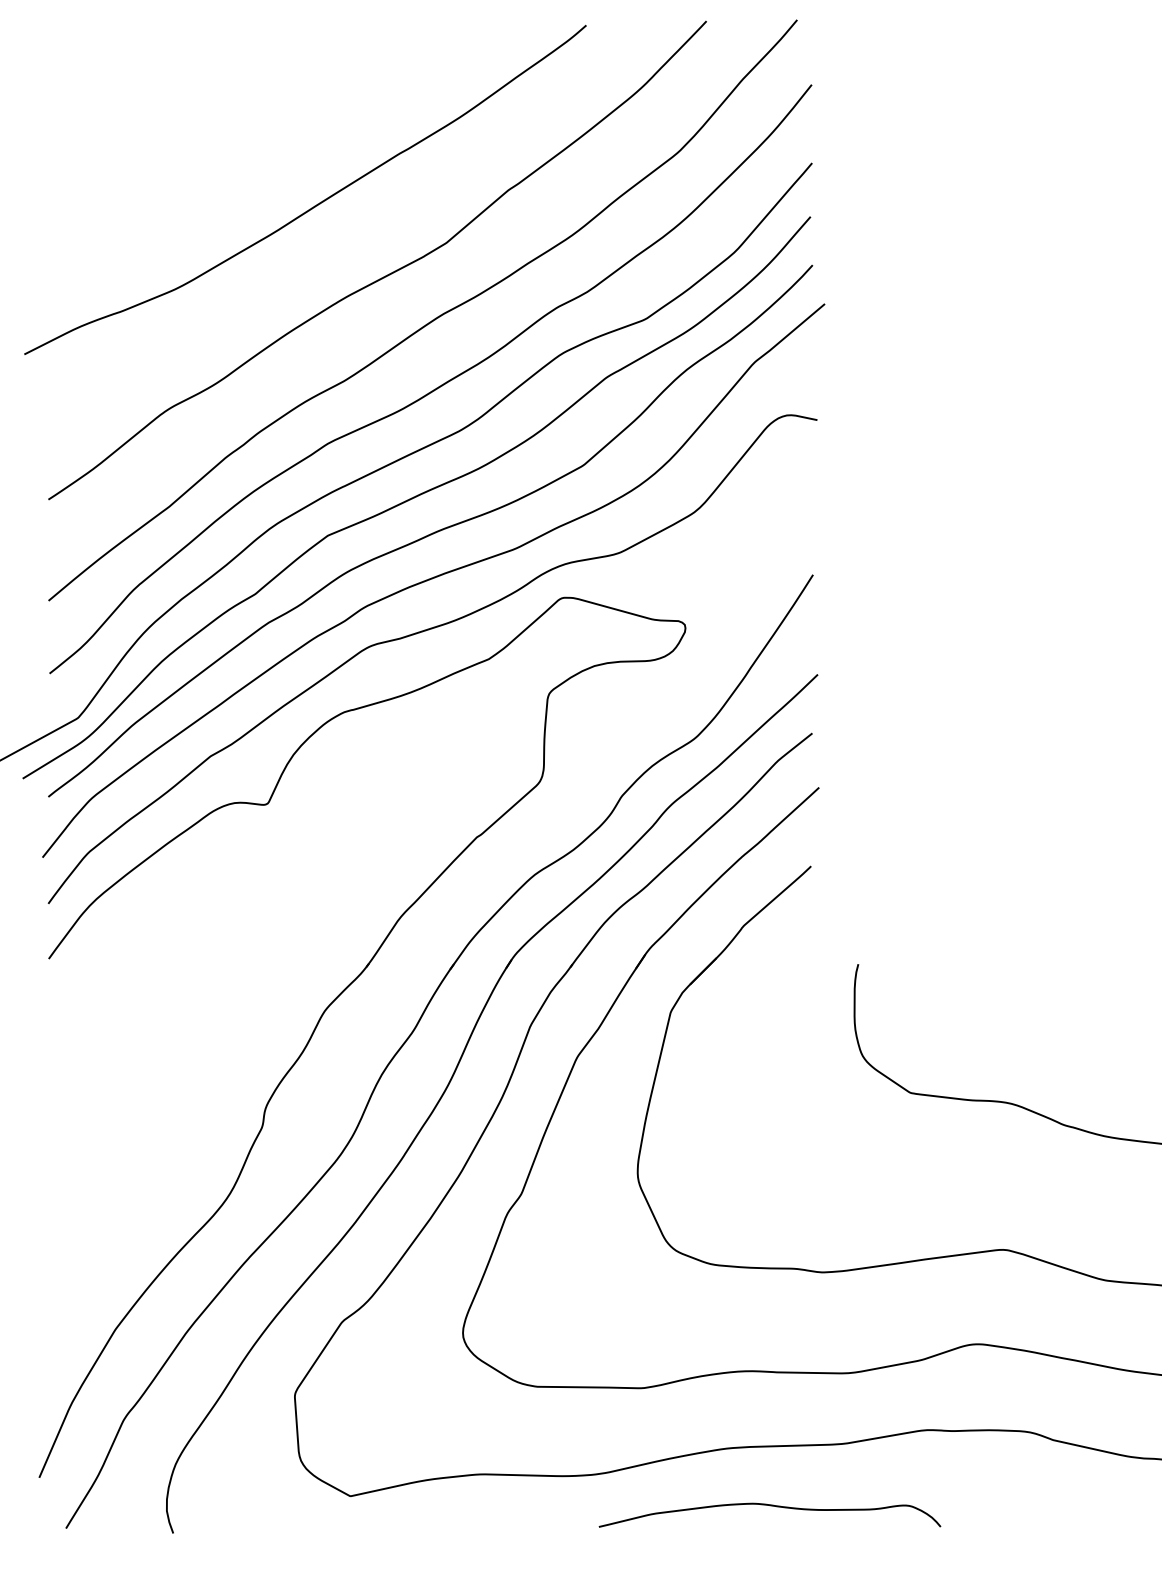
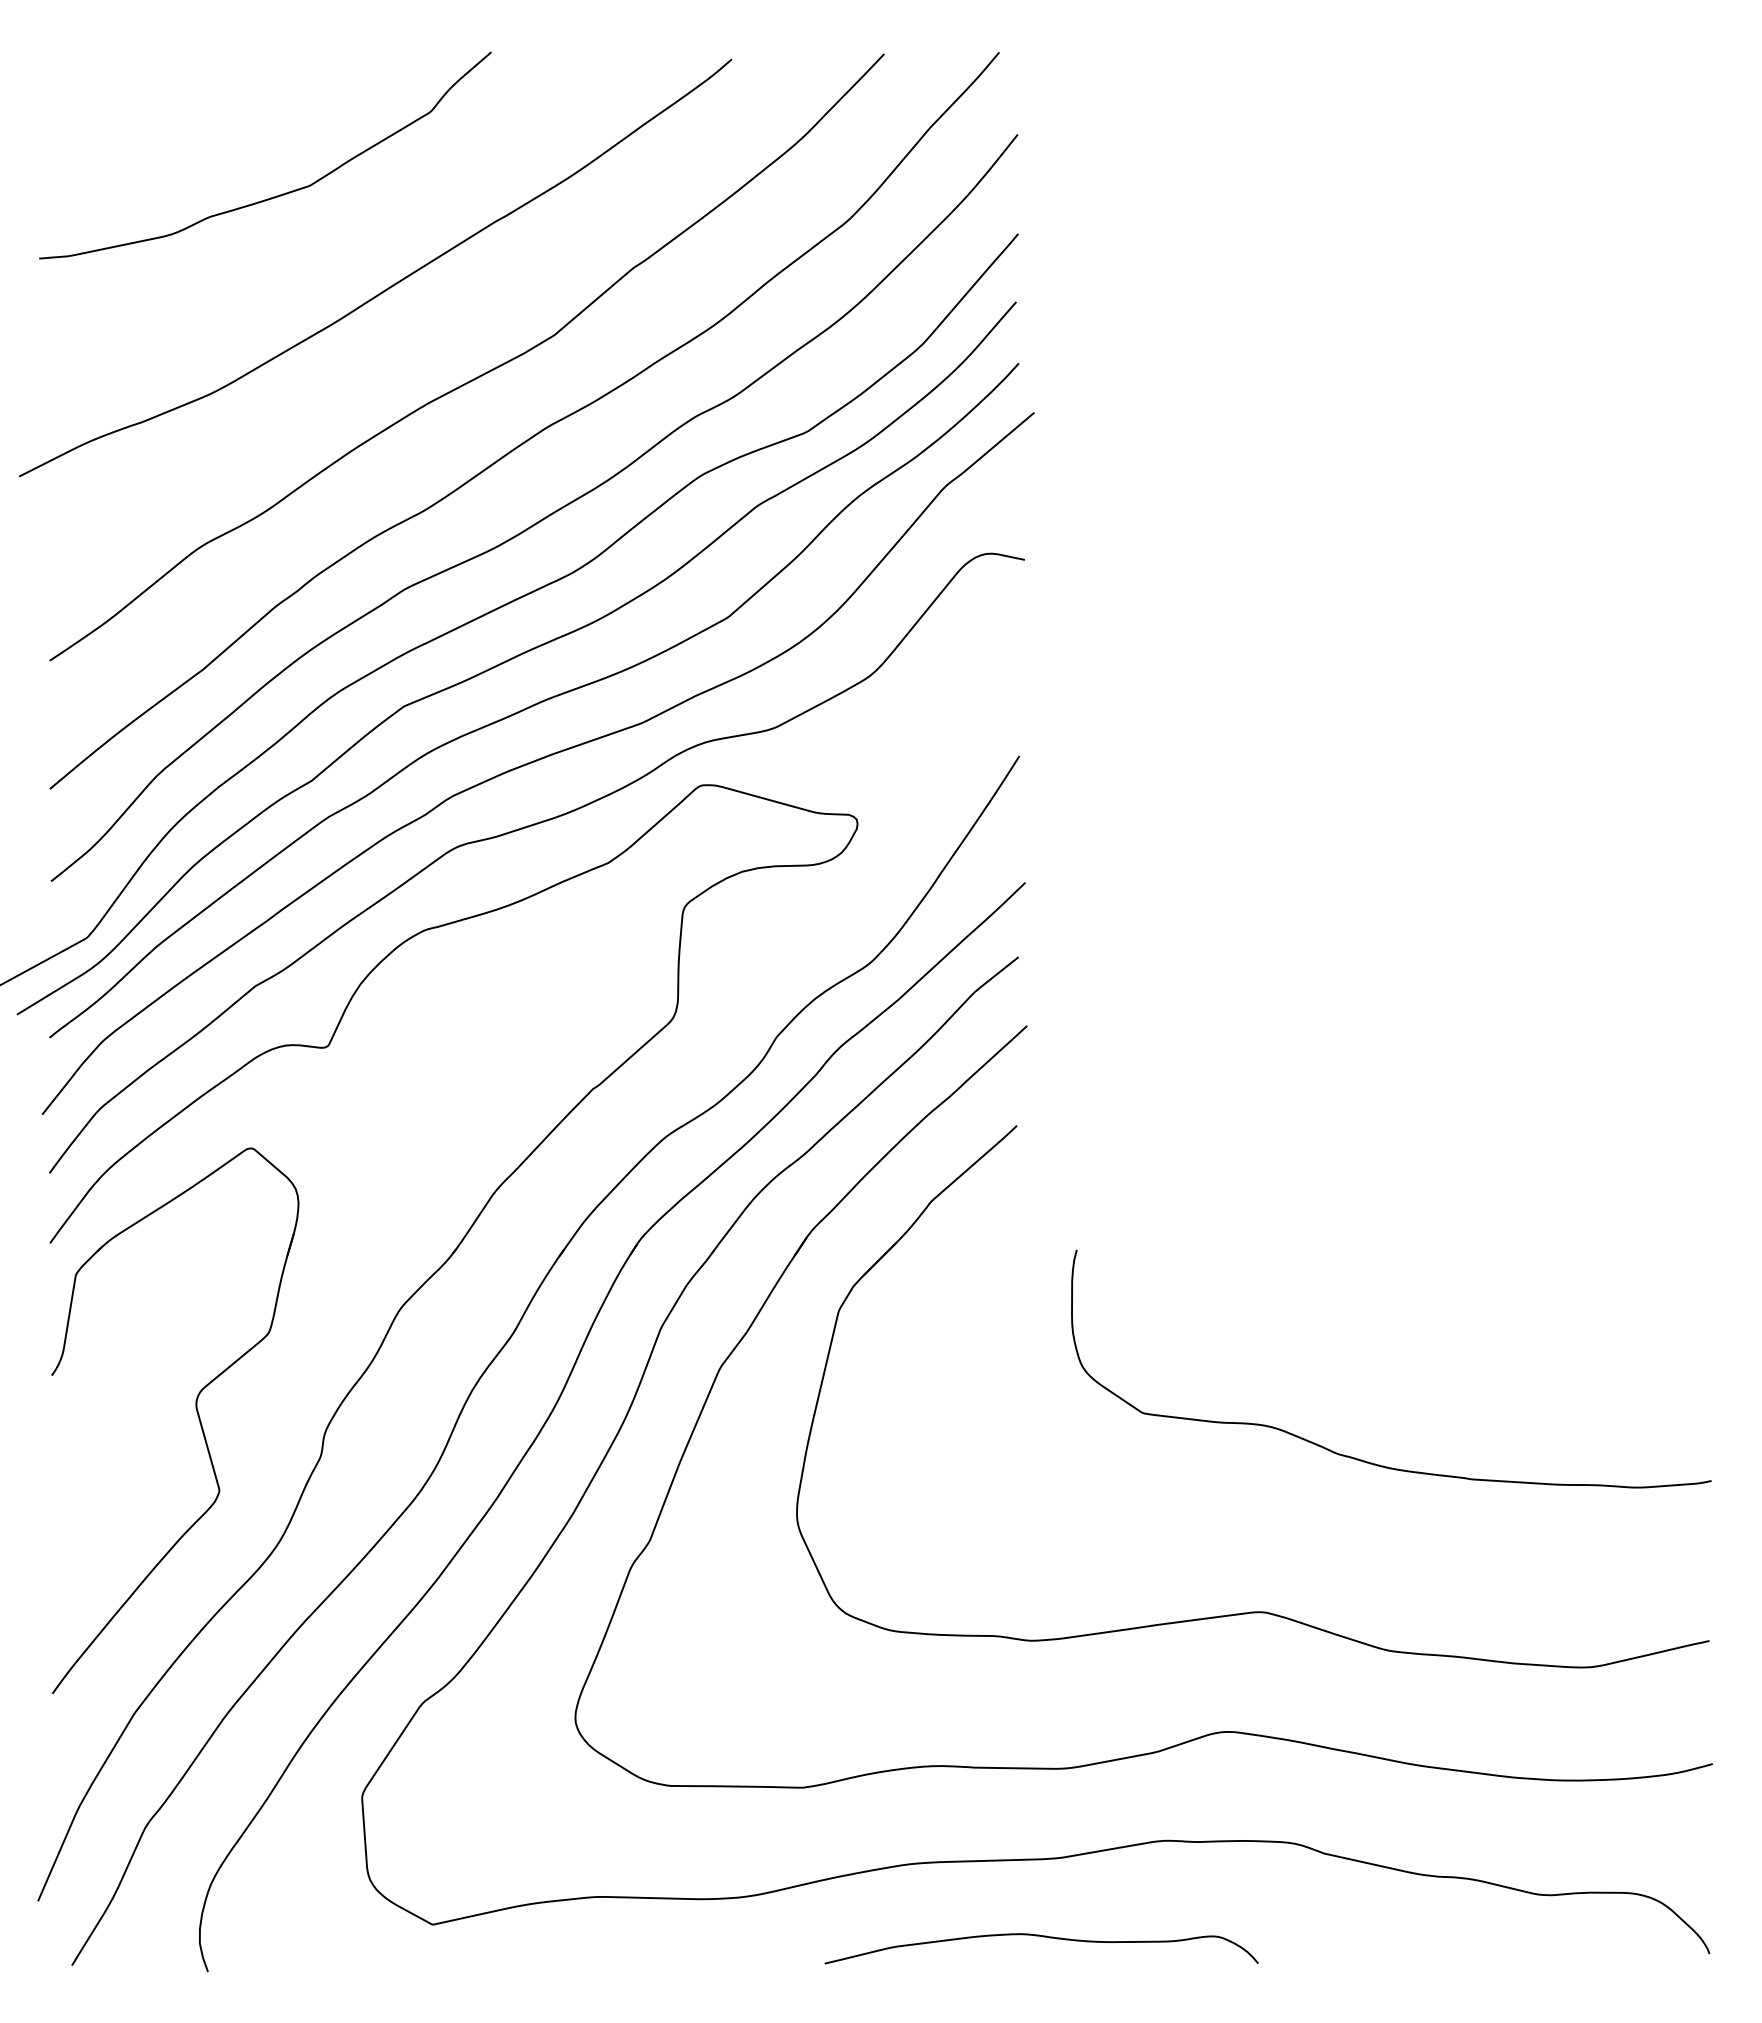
curve: (229, 132) -> (279, 194), added
part: (164, 1092) -> (196, 1412), added
curve: (771, 1506) -> (1043, 1937), moved

